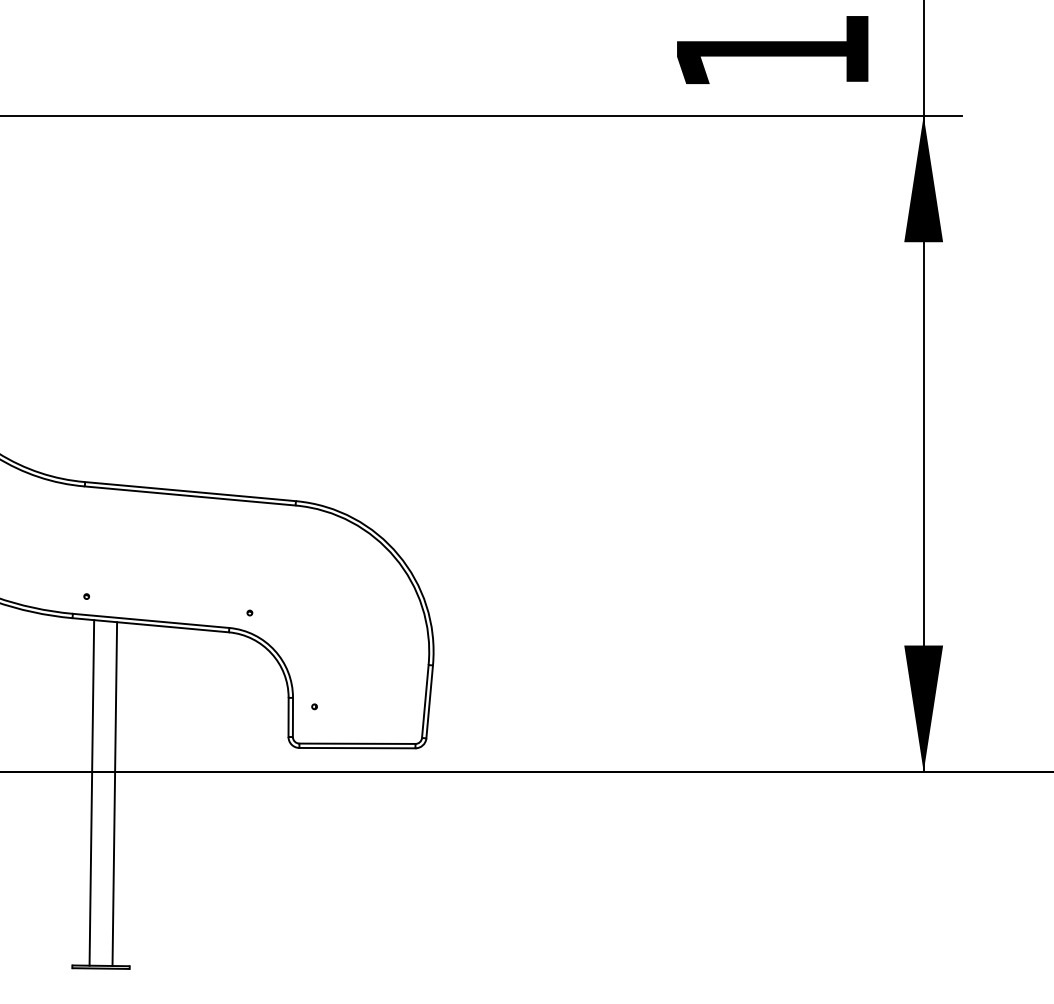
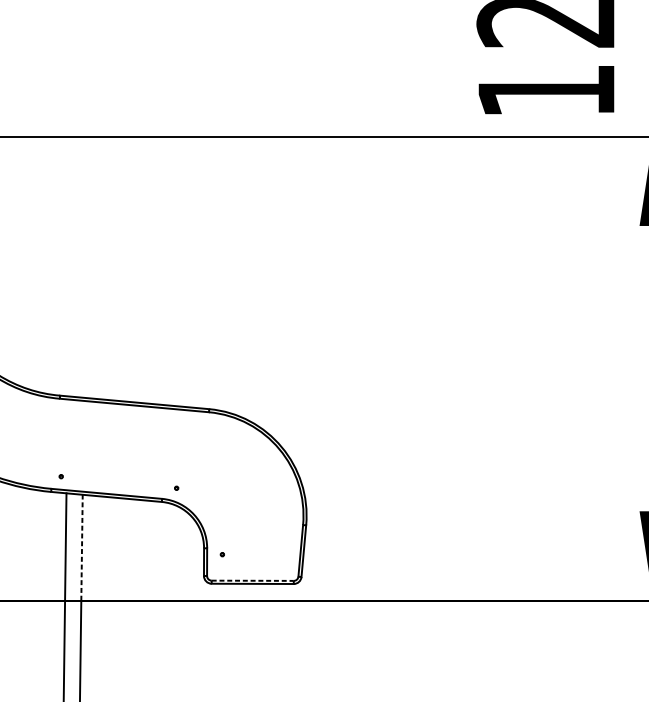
line: (116, 697) -> (82, 548), solid -> dashed
line: (357, 743) -> (252, 580), solid -> dashed

